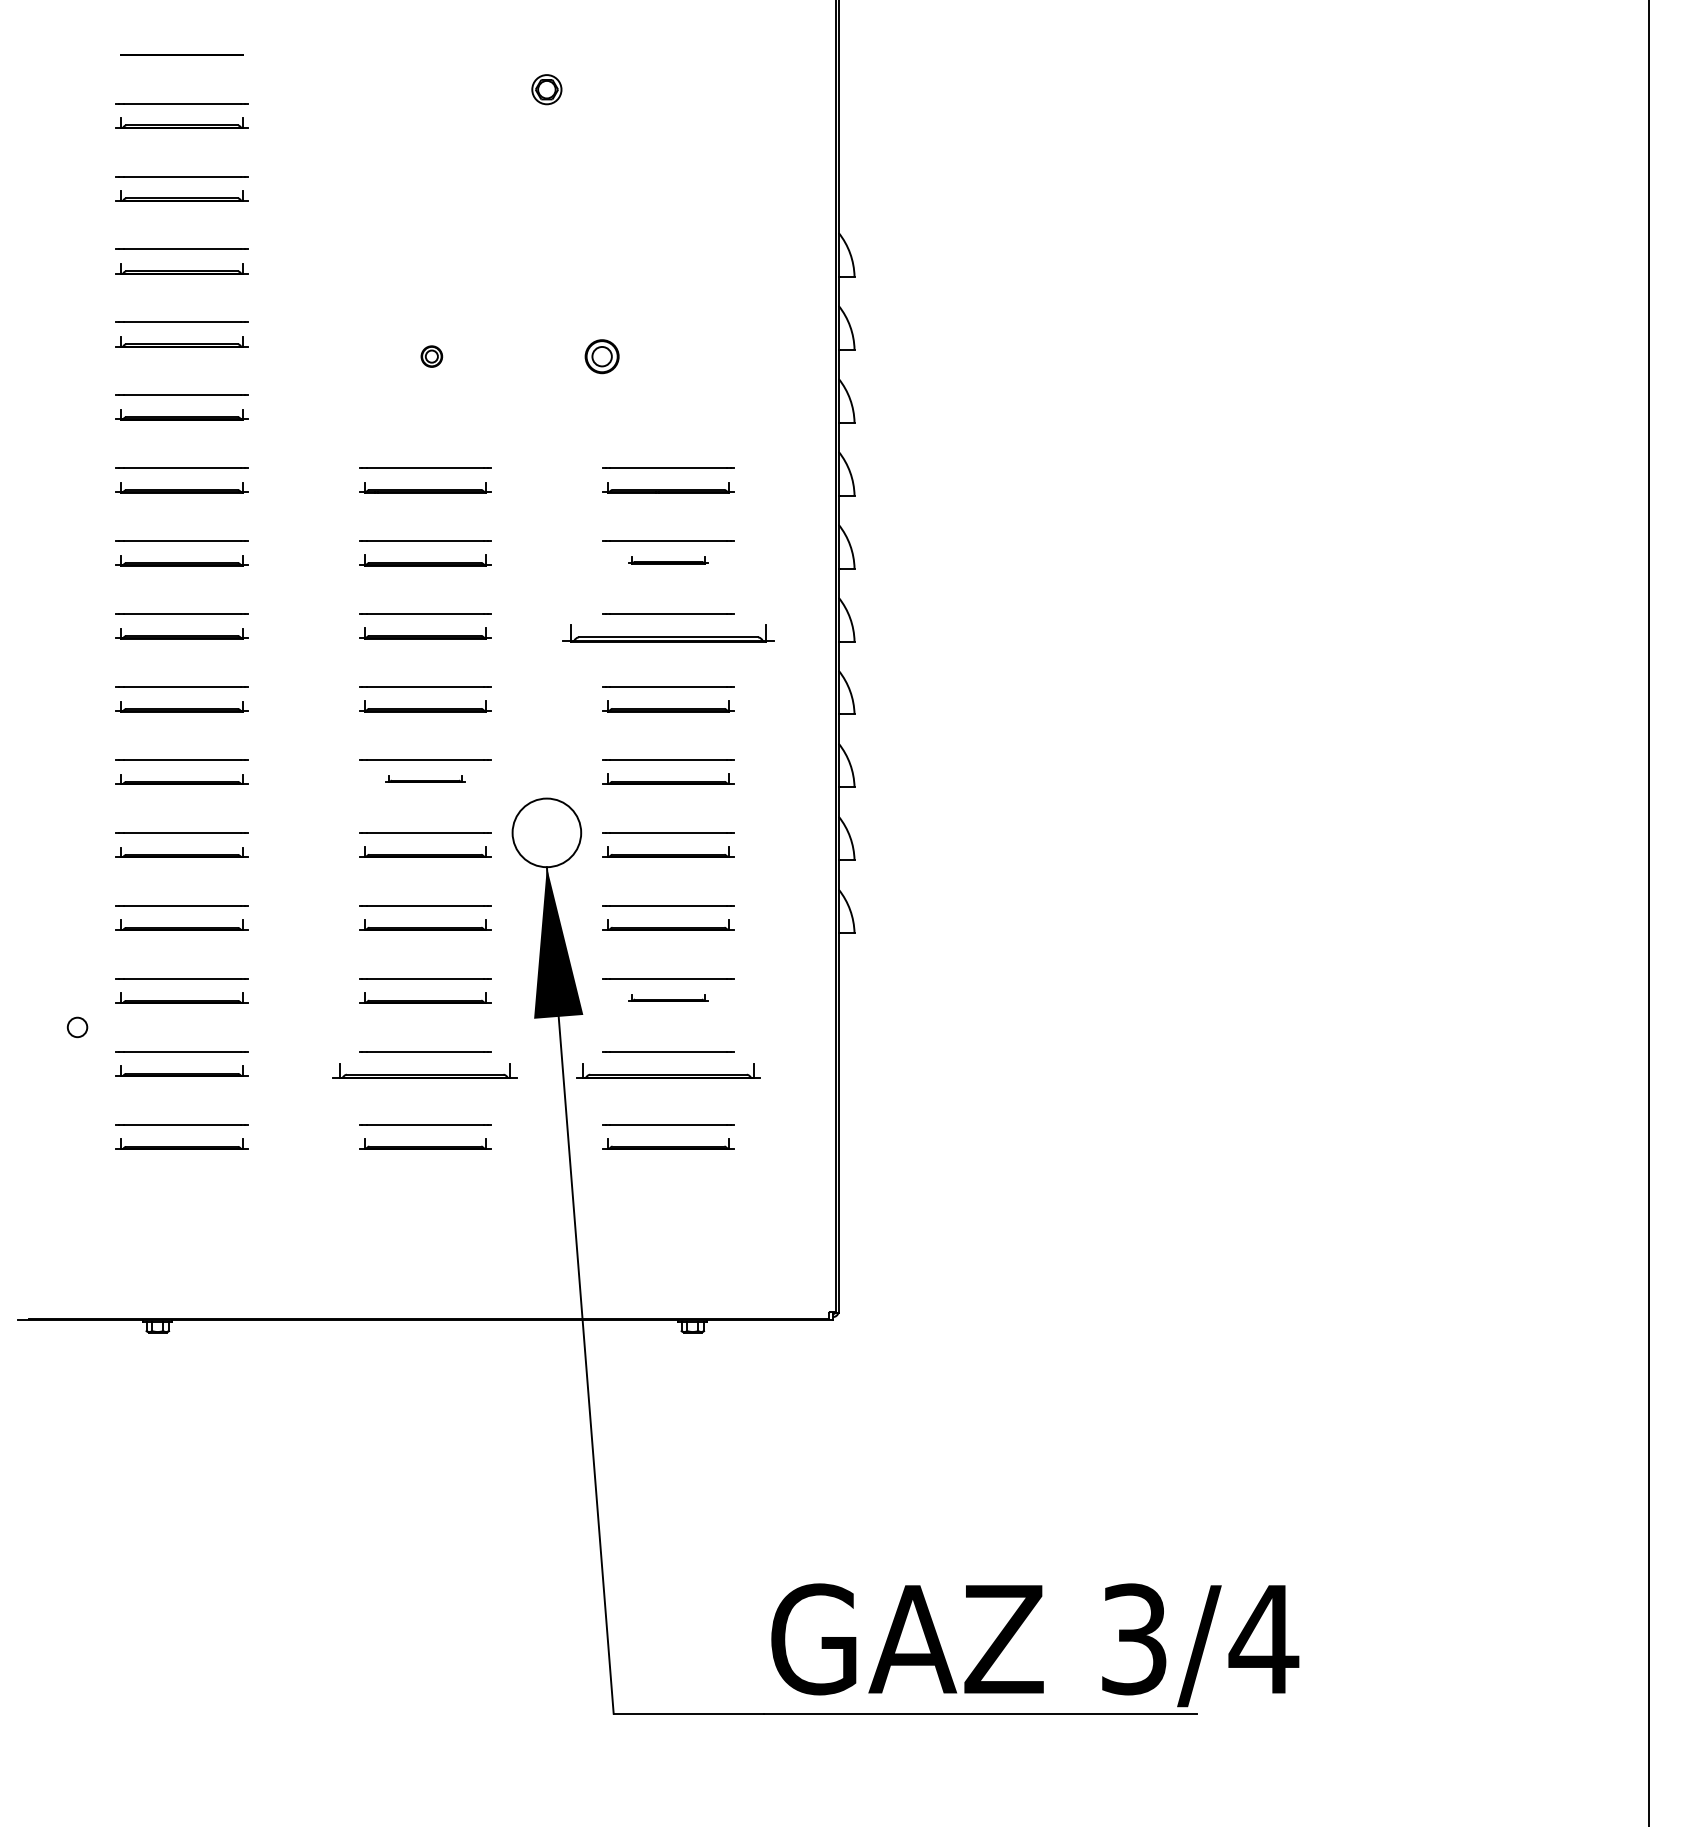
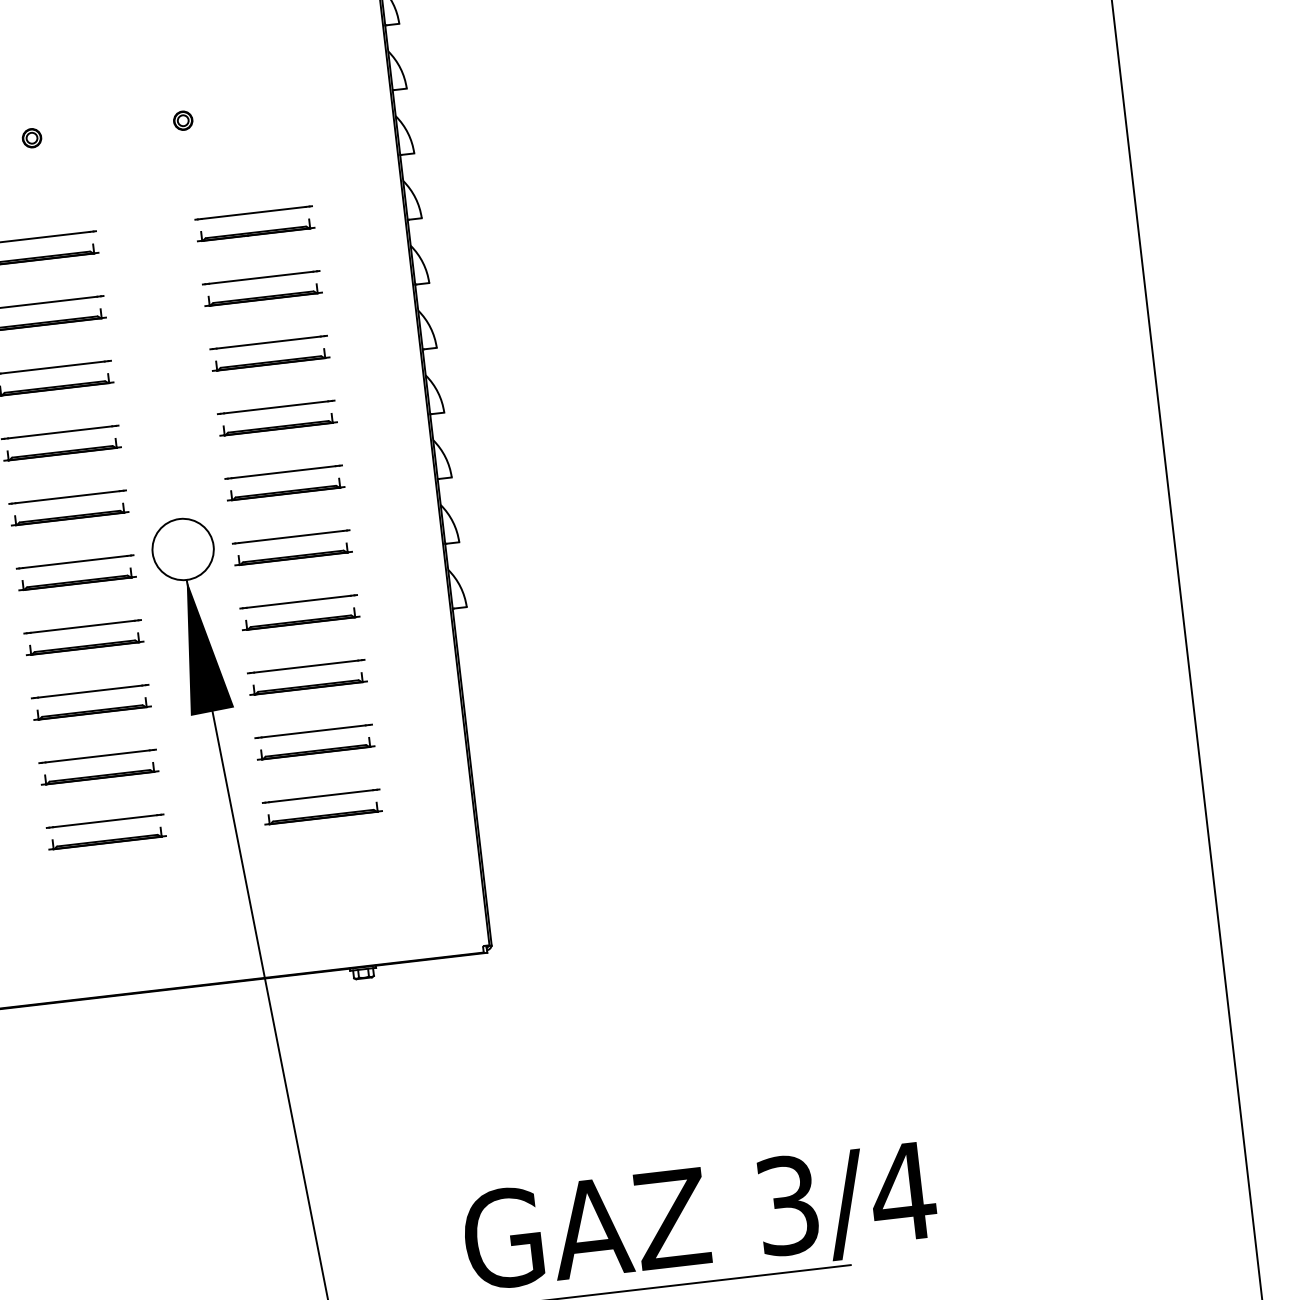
part: (601, 356) -> (182, 120), size x0.62
part: (668, 560) -> (263, 295), size x1.67
part: (668, 633) -> (270, 359), size x0.62
part: (425, 778) -> (69, 513), size x1.67
part: (668, 997) -> (308, 683), size x1.67
part: (425, 1070) -> (99, 773), size x0.71
part: (668, 1070) -> (315, 748), size x0.71

